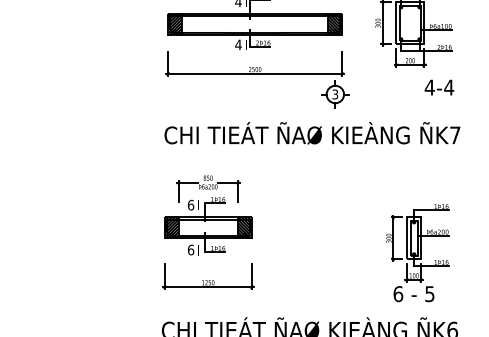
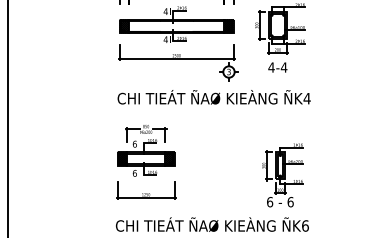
text: (438, 87) -> (277, 67), moved
text: (454, 135) -> (306, 98), ÑK7 -> ÑK4
text: (429, 293) -> (290, 201), 5 -> 6

